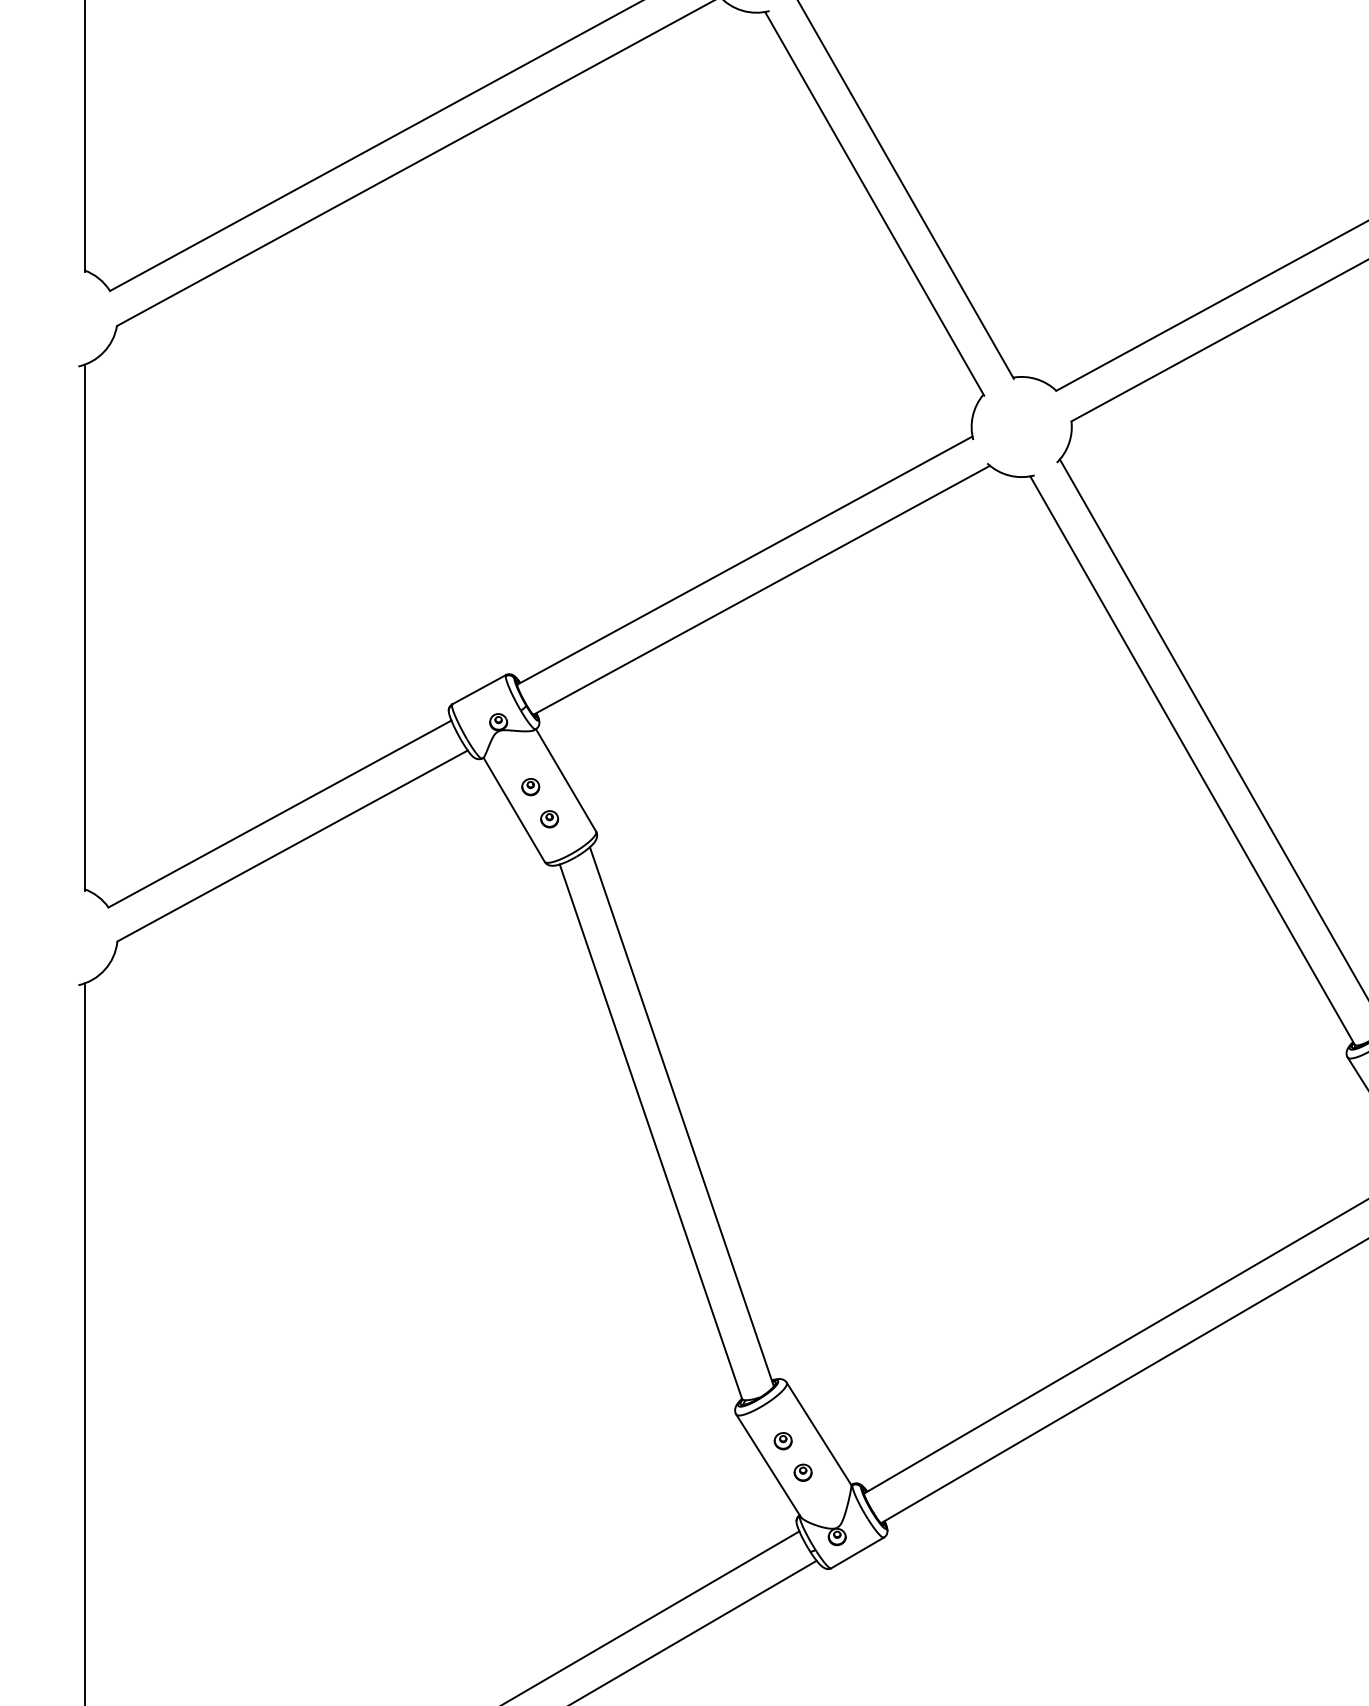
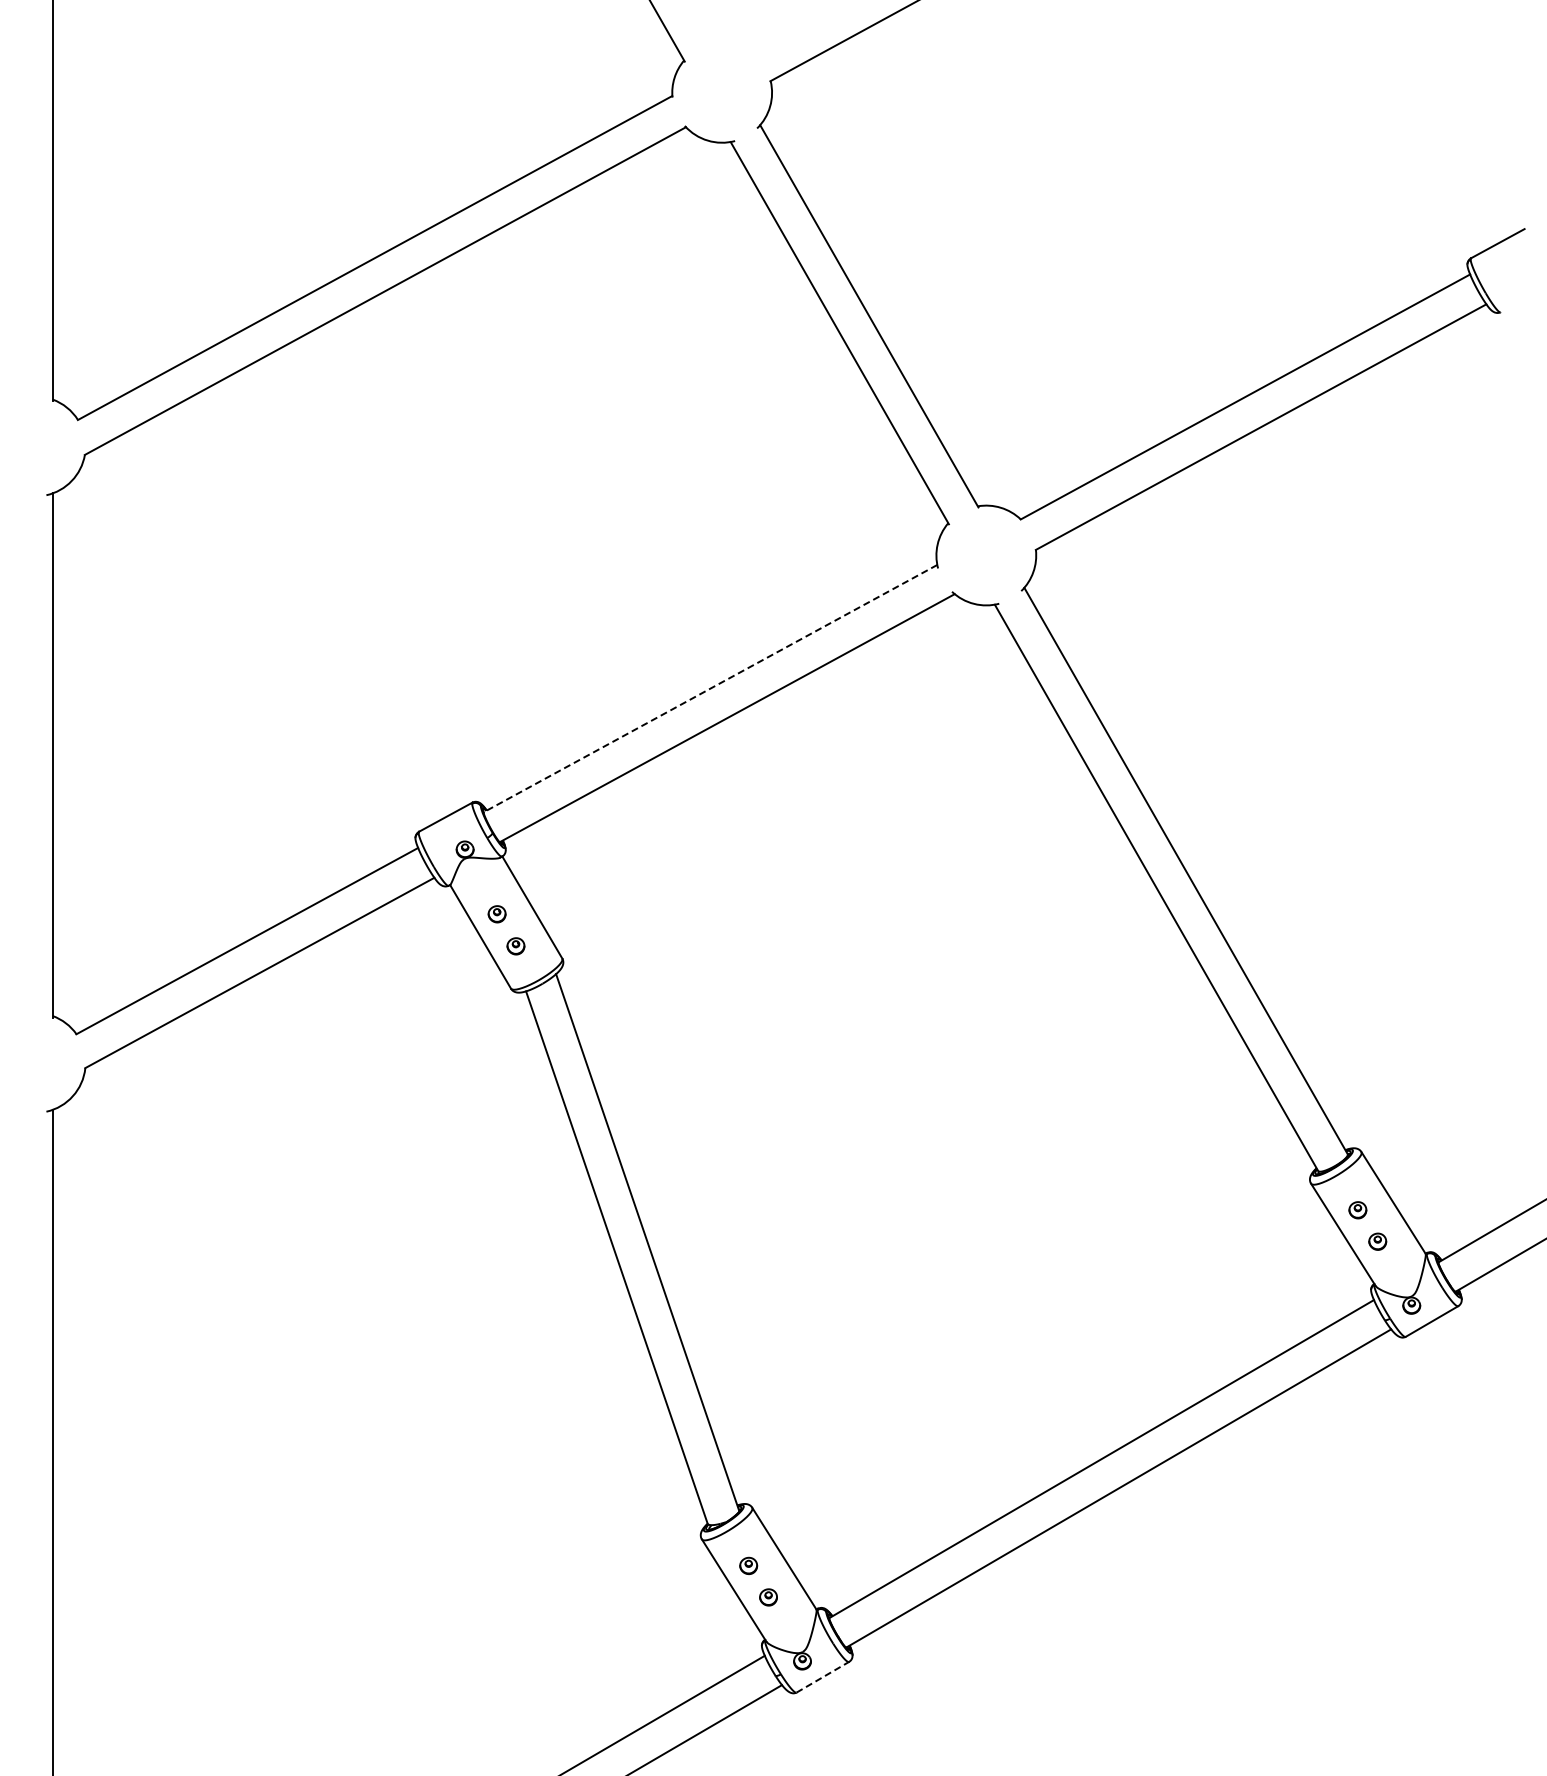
line: (743, 560) -> (709, 688), solid -> dashed
line: (858, 1553) -> (823, 1677), solid -> dashed

